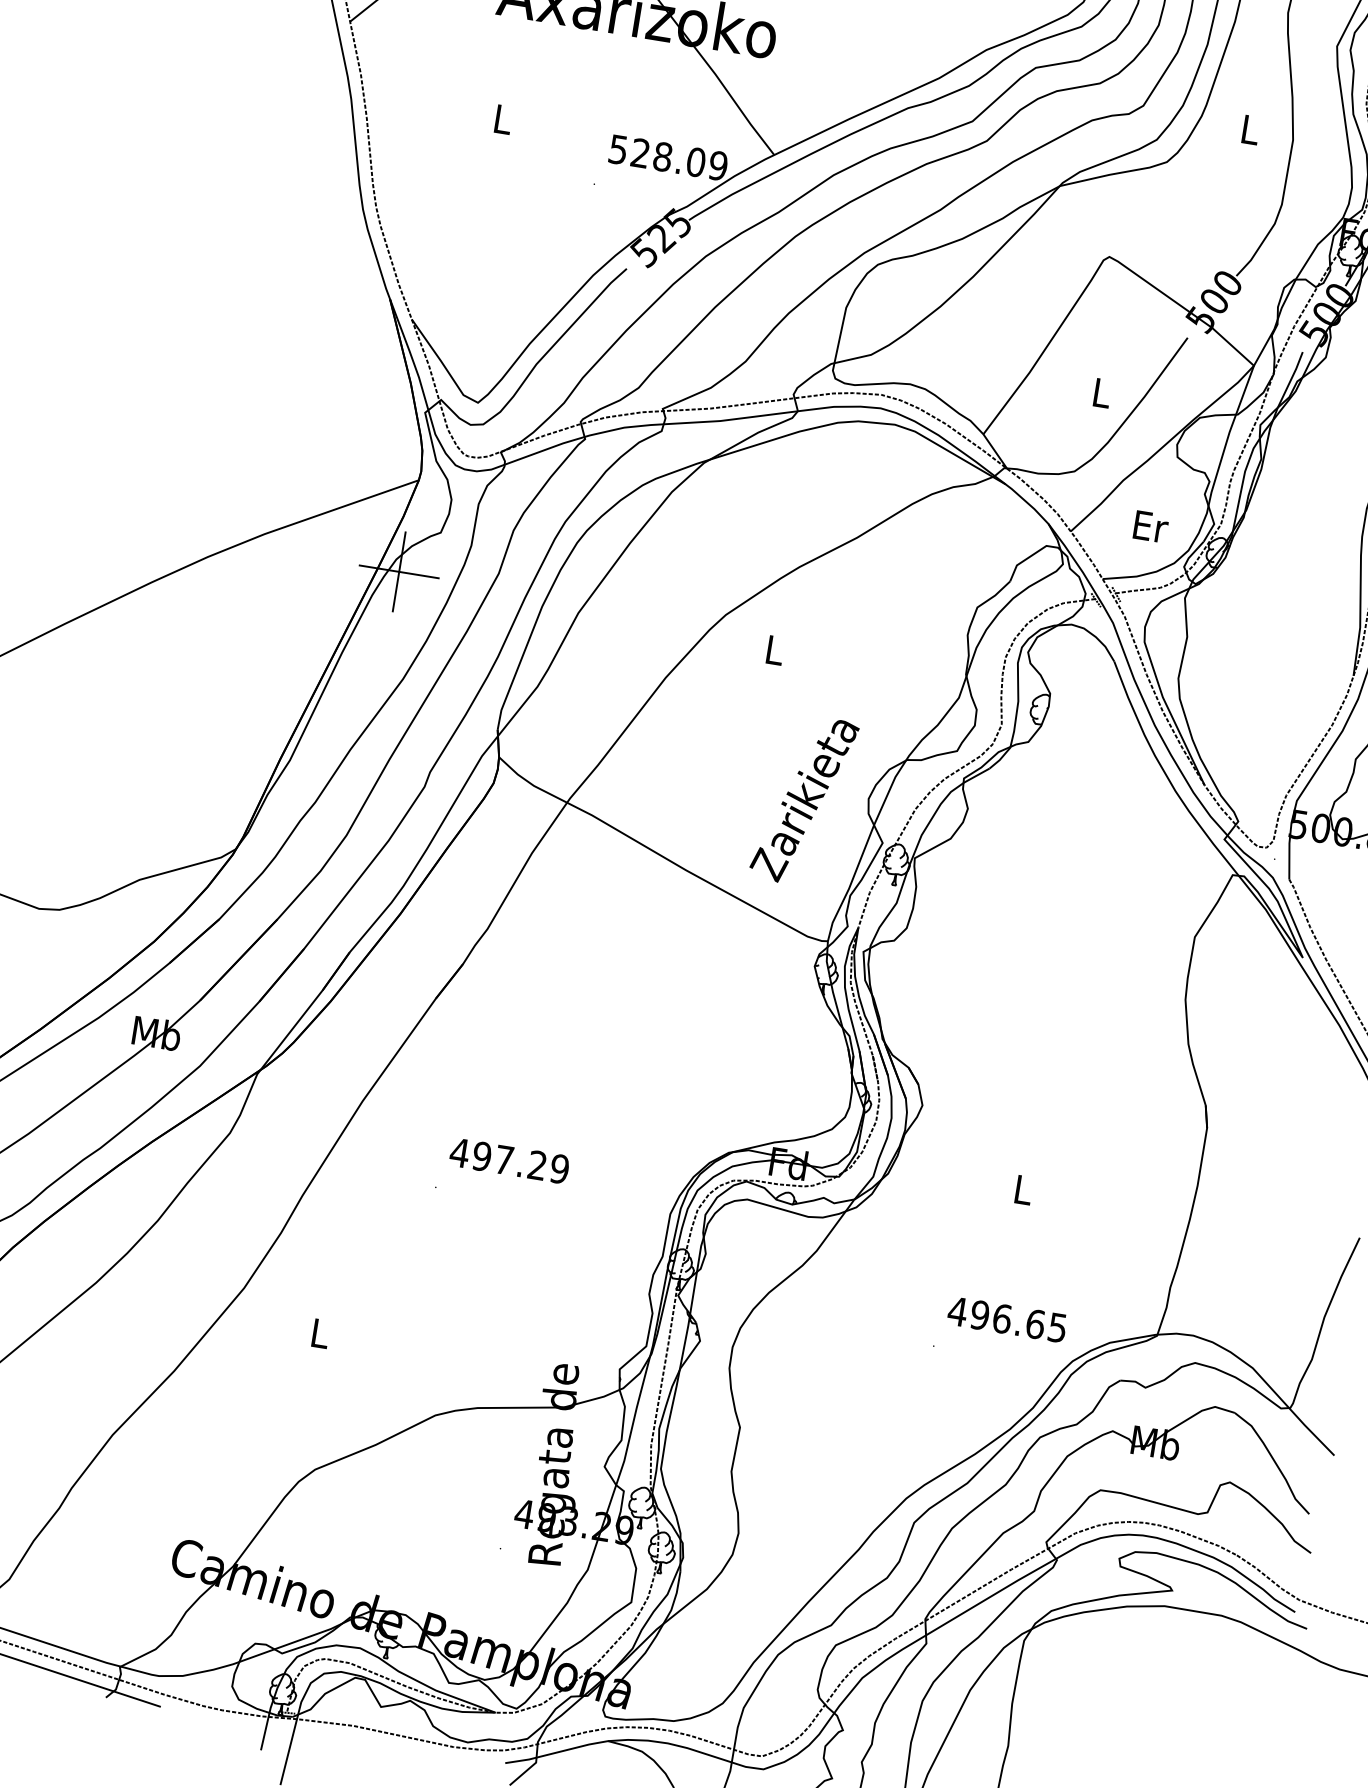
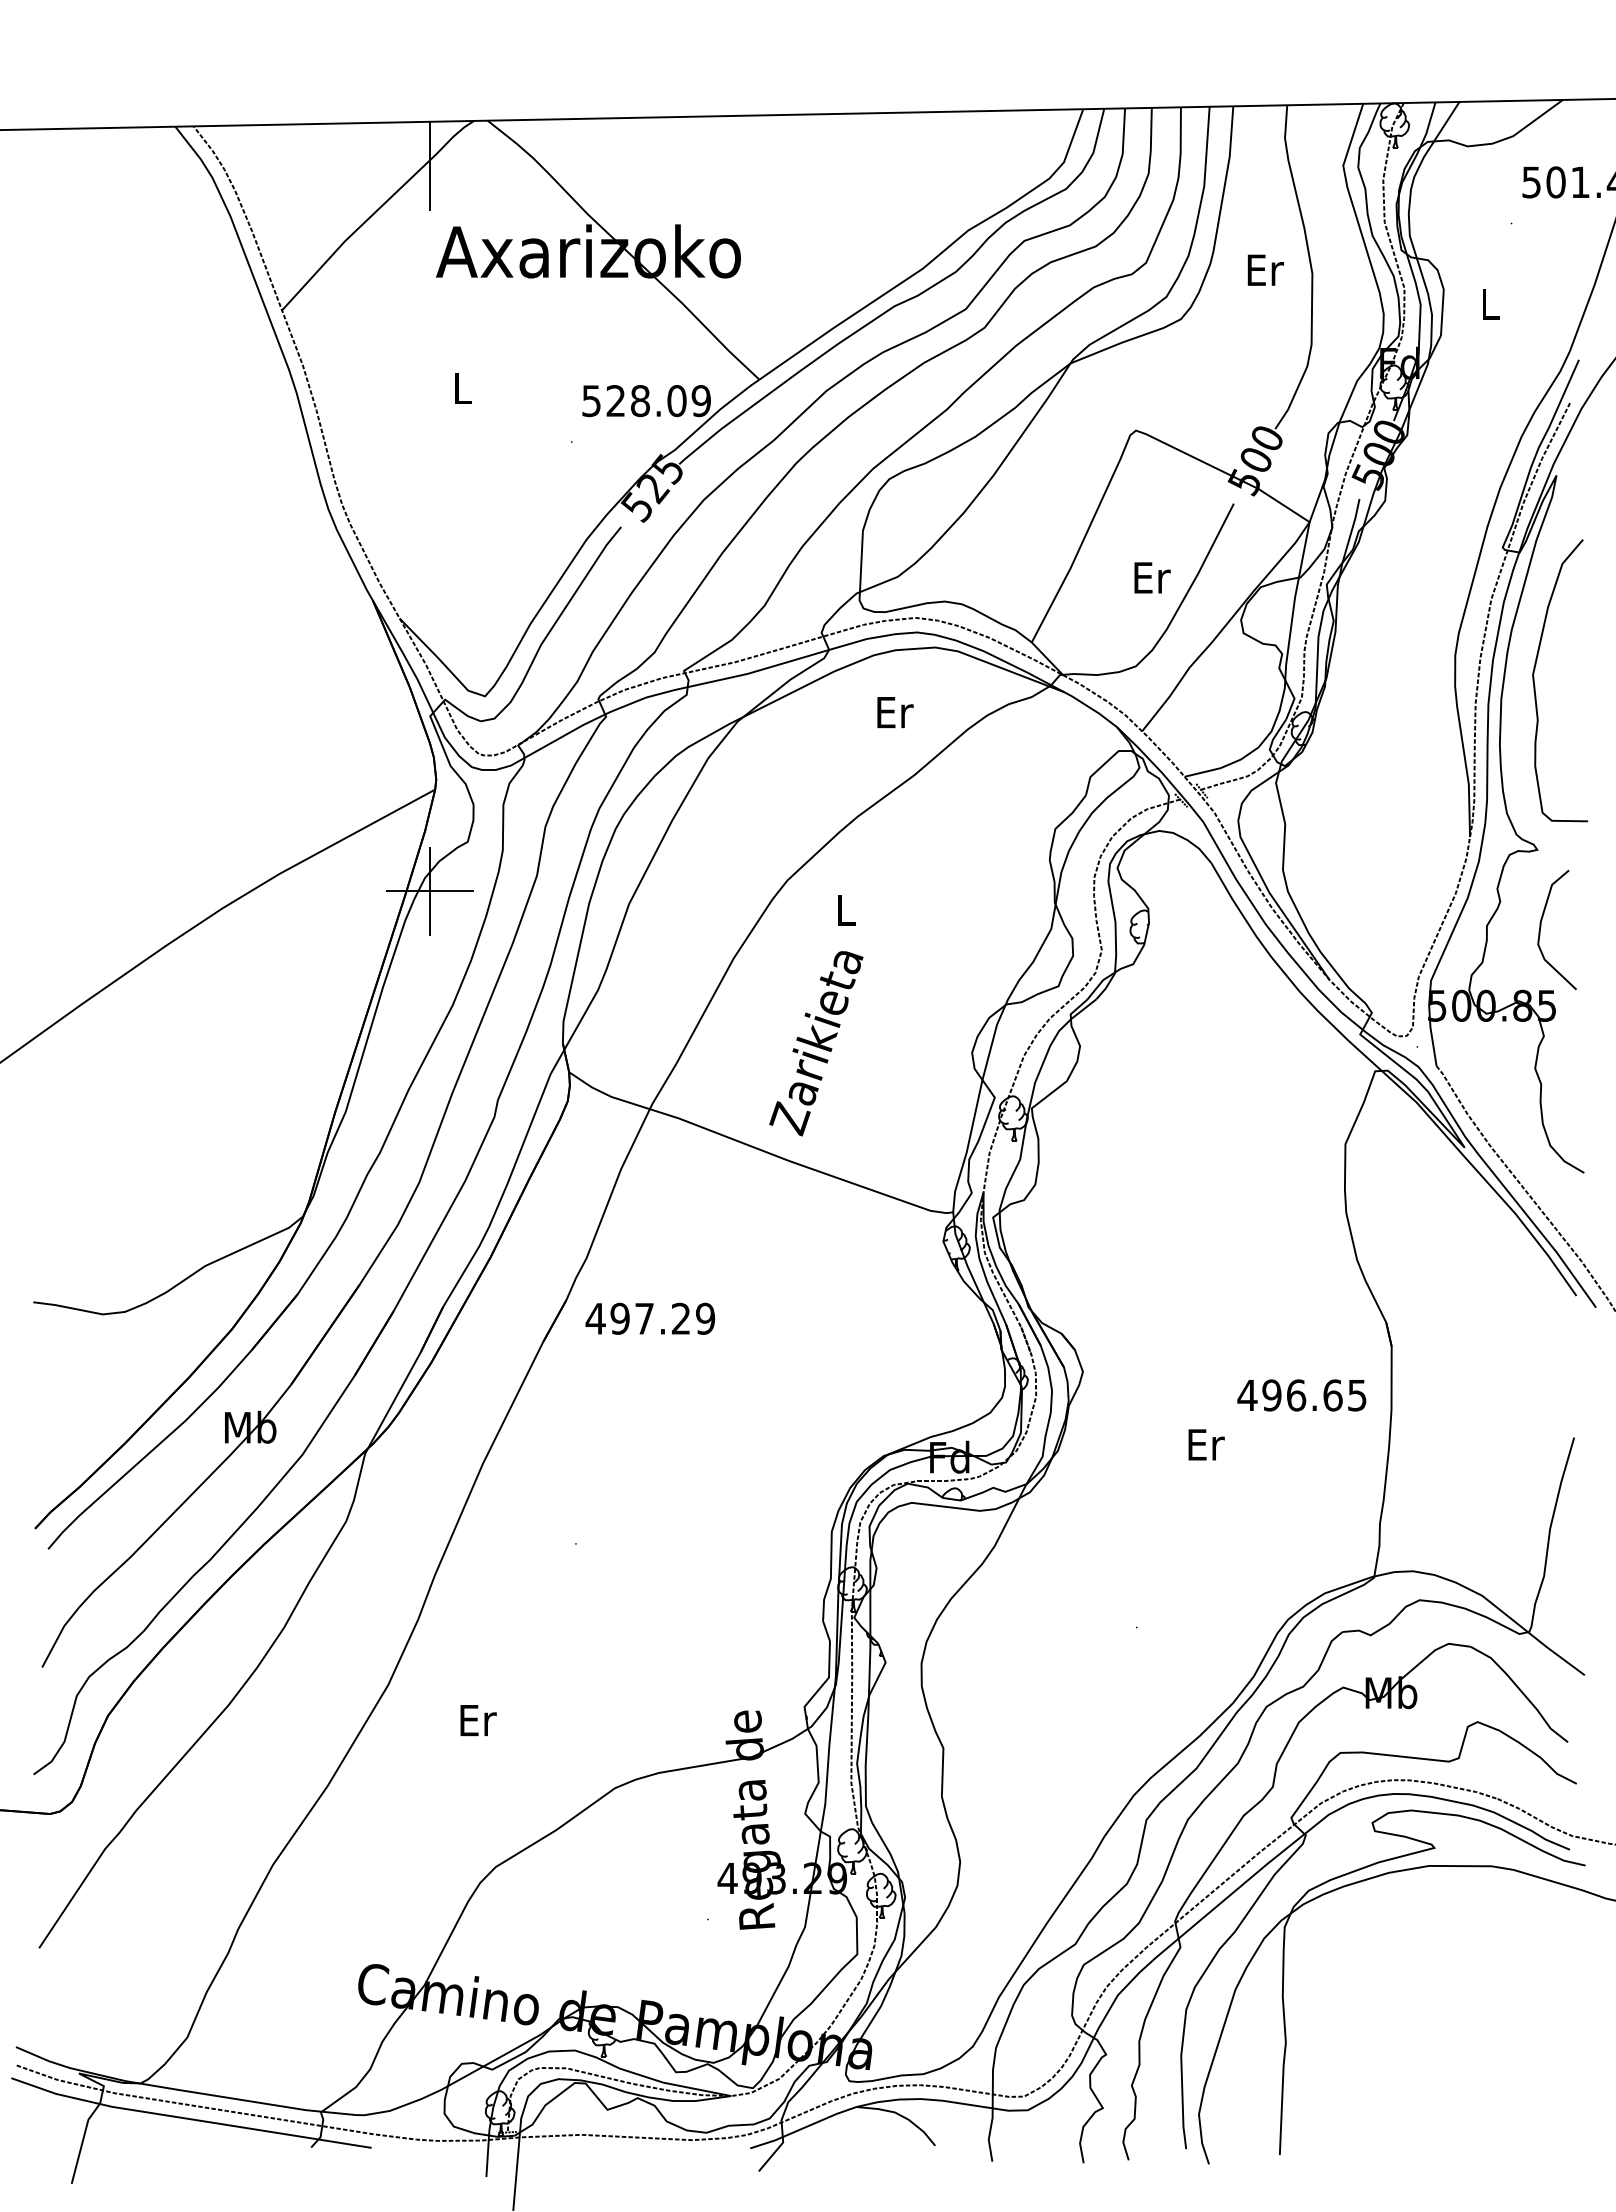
text: (1251, 129) -> (1265, 269), L -> Er
text: (1102, 392) -> (1152, 577), L -> Er
text: (1151, 526) -> (895, 712), moved
text: (804, 800) -> (816, 1043), moved
text: (509, 1160) -> (650, 1318), moved
text: (1024, 1189) -> (1206, 1444), L -> Er
text: (1006, 1319) -> (1301, 1395), moved
text: (321, 1333) -> (478, 1720), L -> Er

